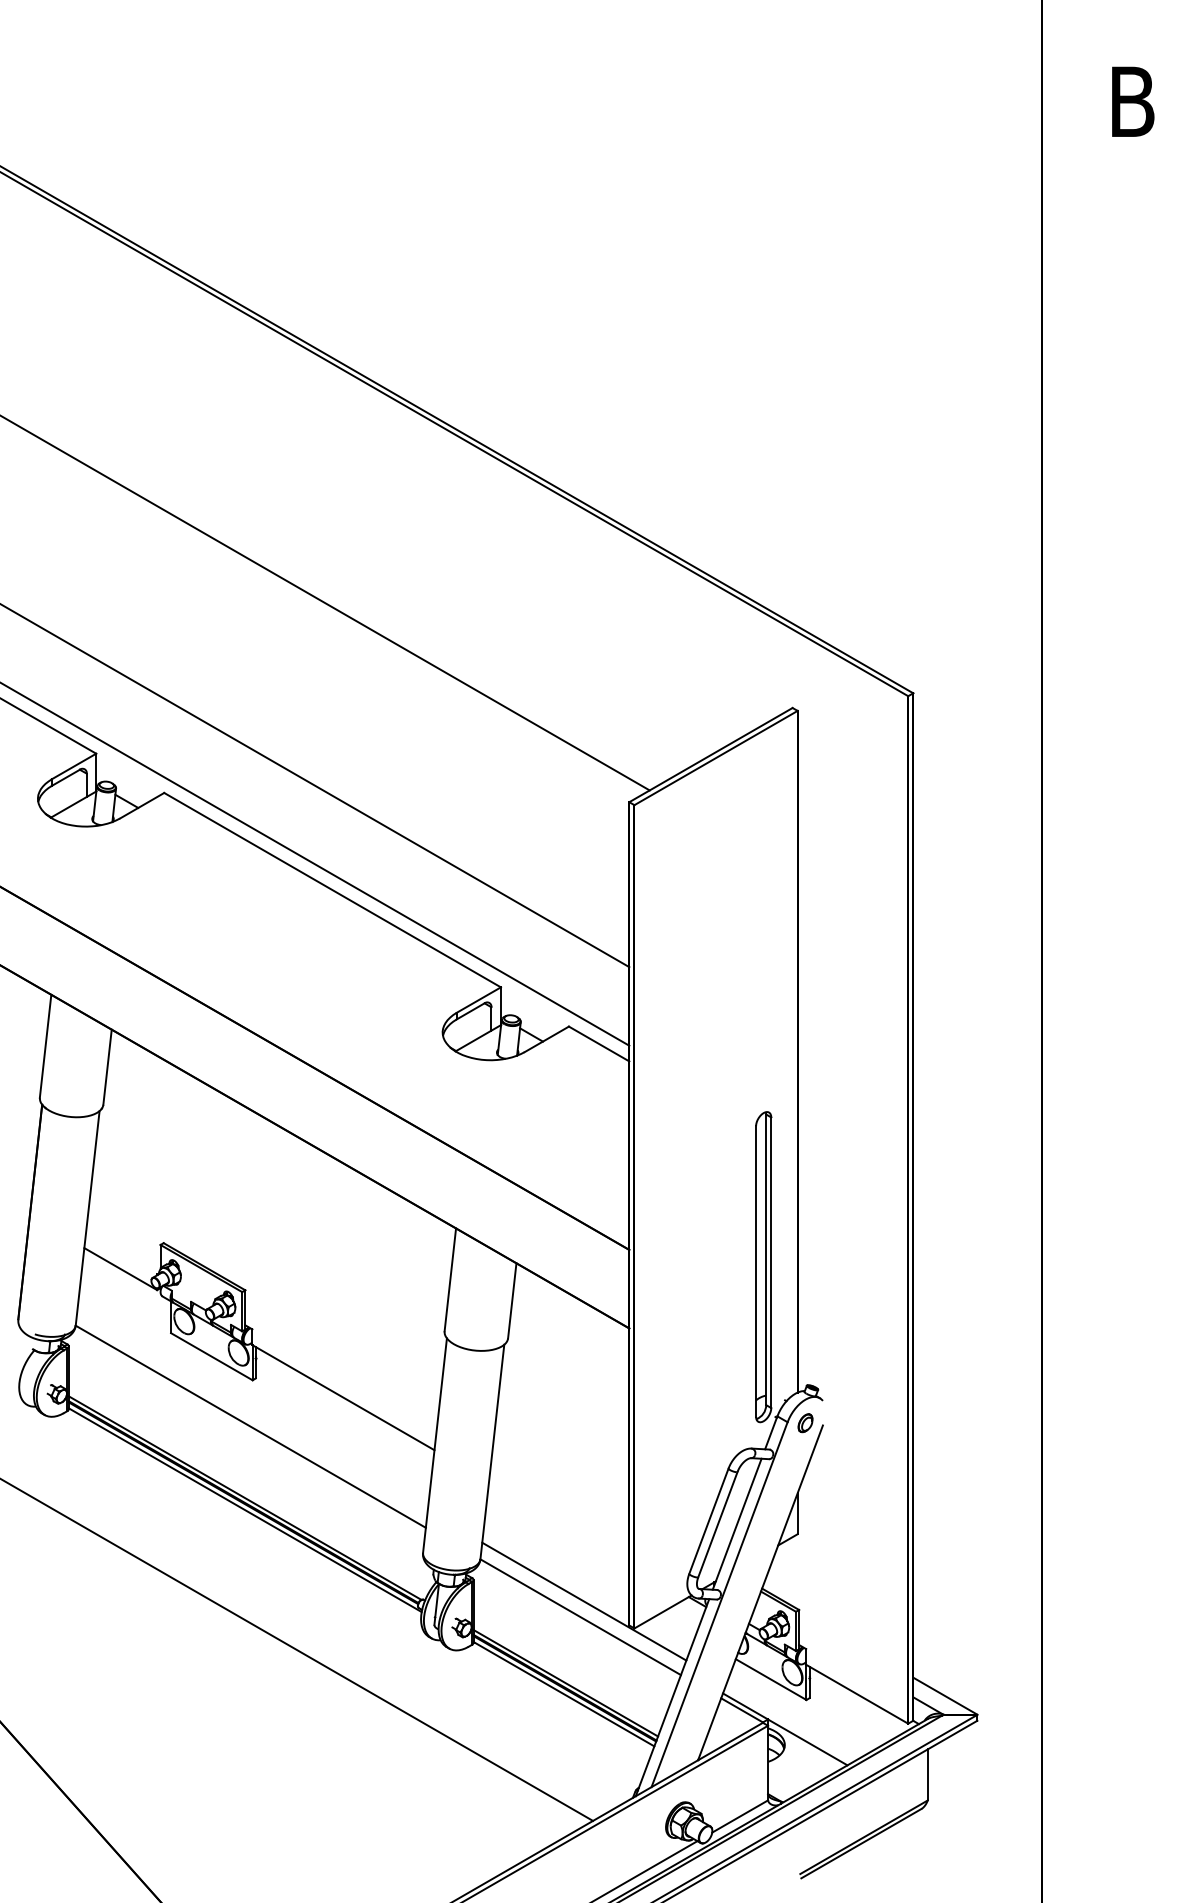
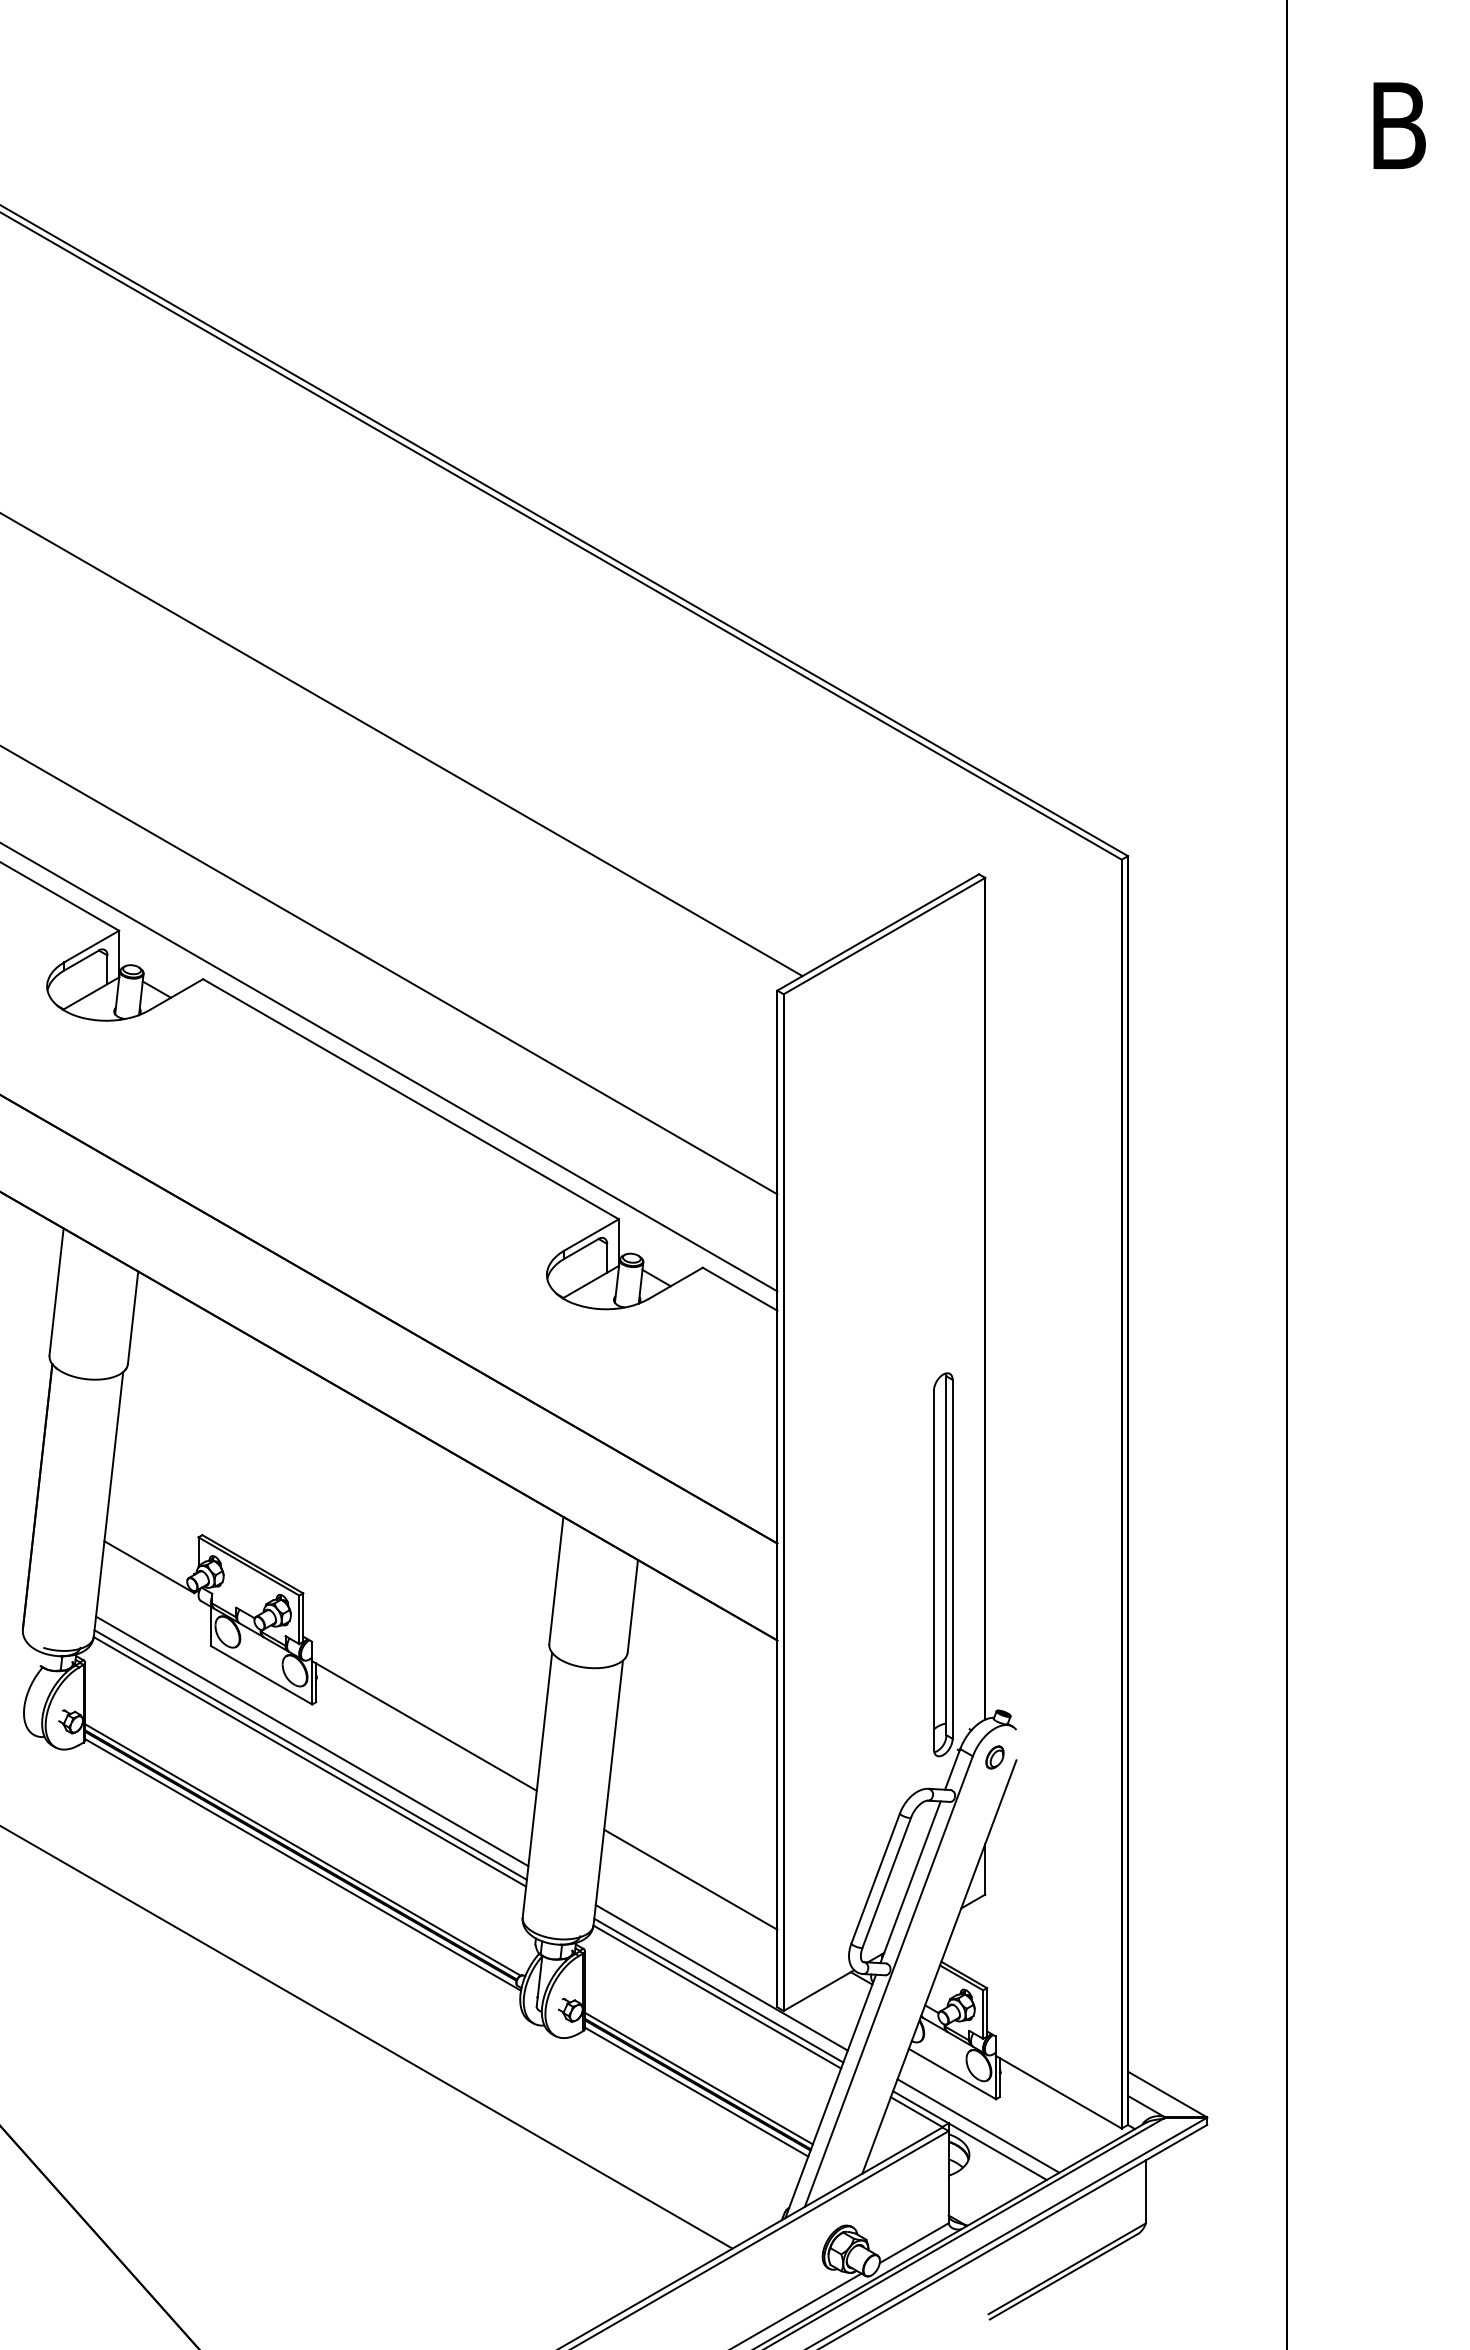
line: (252, 1410) -> (312, 1741), added
line: (251, 1420) -> (310, 1754), added
line: (558, 1522) -> (690, 1879), added
line: (581, 1611) -> (718, 1990), added
line: (792, 1721) -> (978, 2125), added

